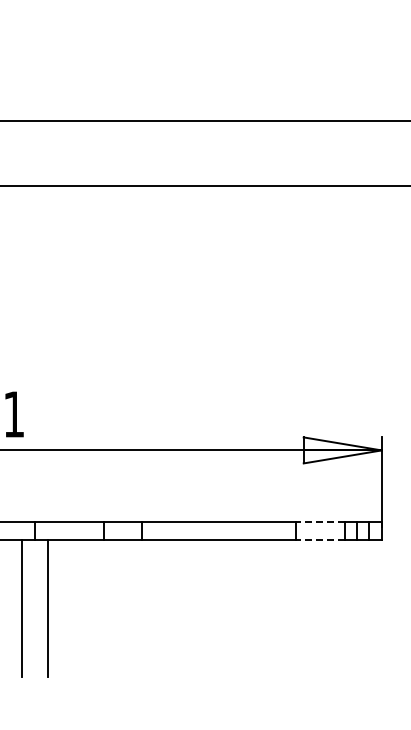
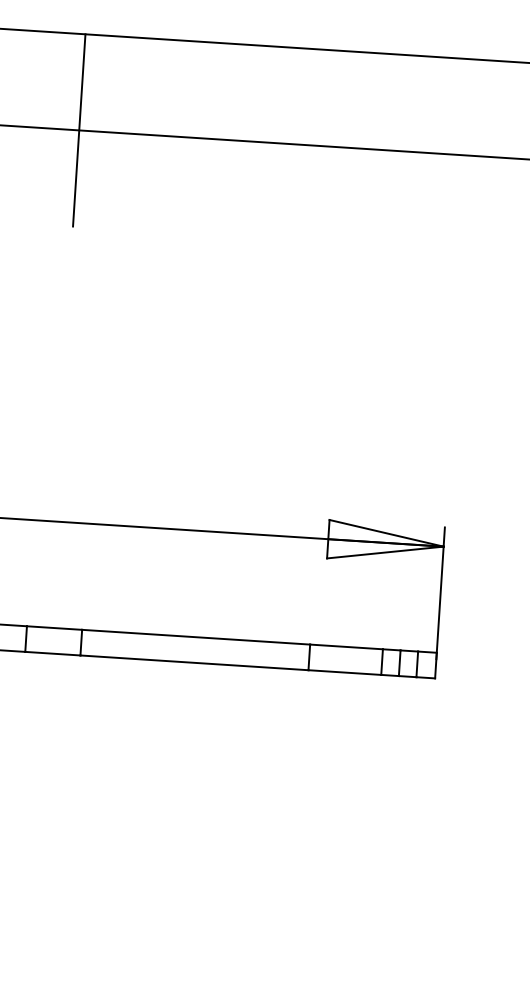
line: (117, 185) -> (78, 130), added
line: (320, 522) -> (346, 647), dashed -> solid
line: (320, 539) -> (344, 672), dashed -> solid

